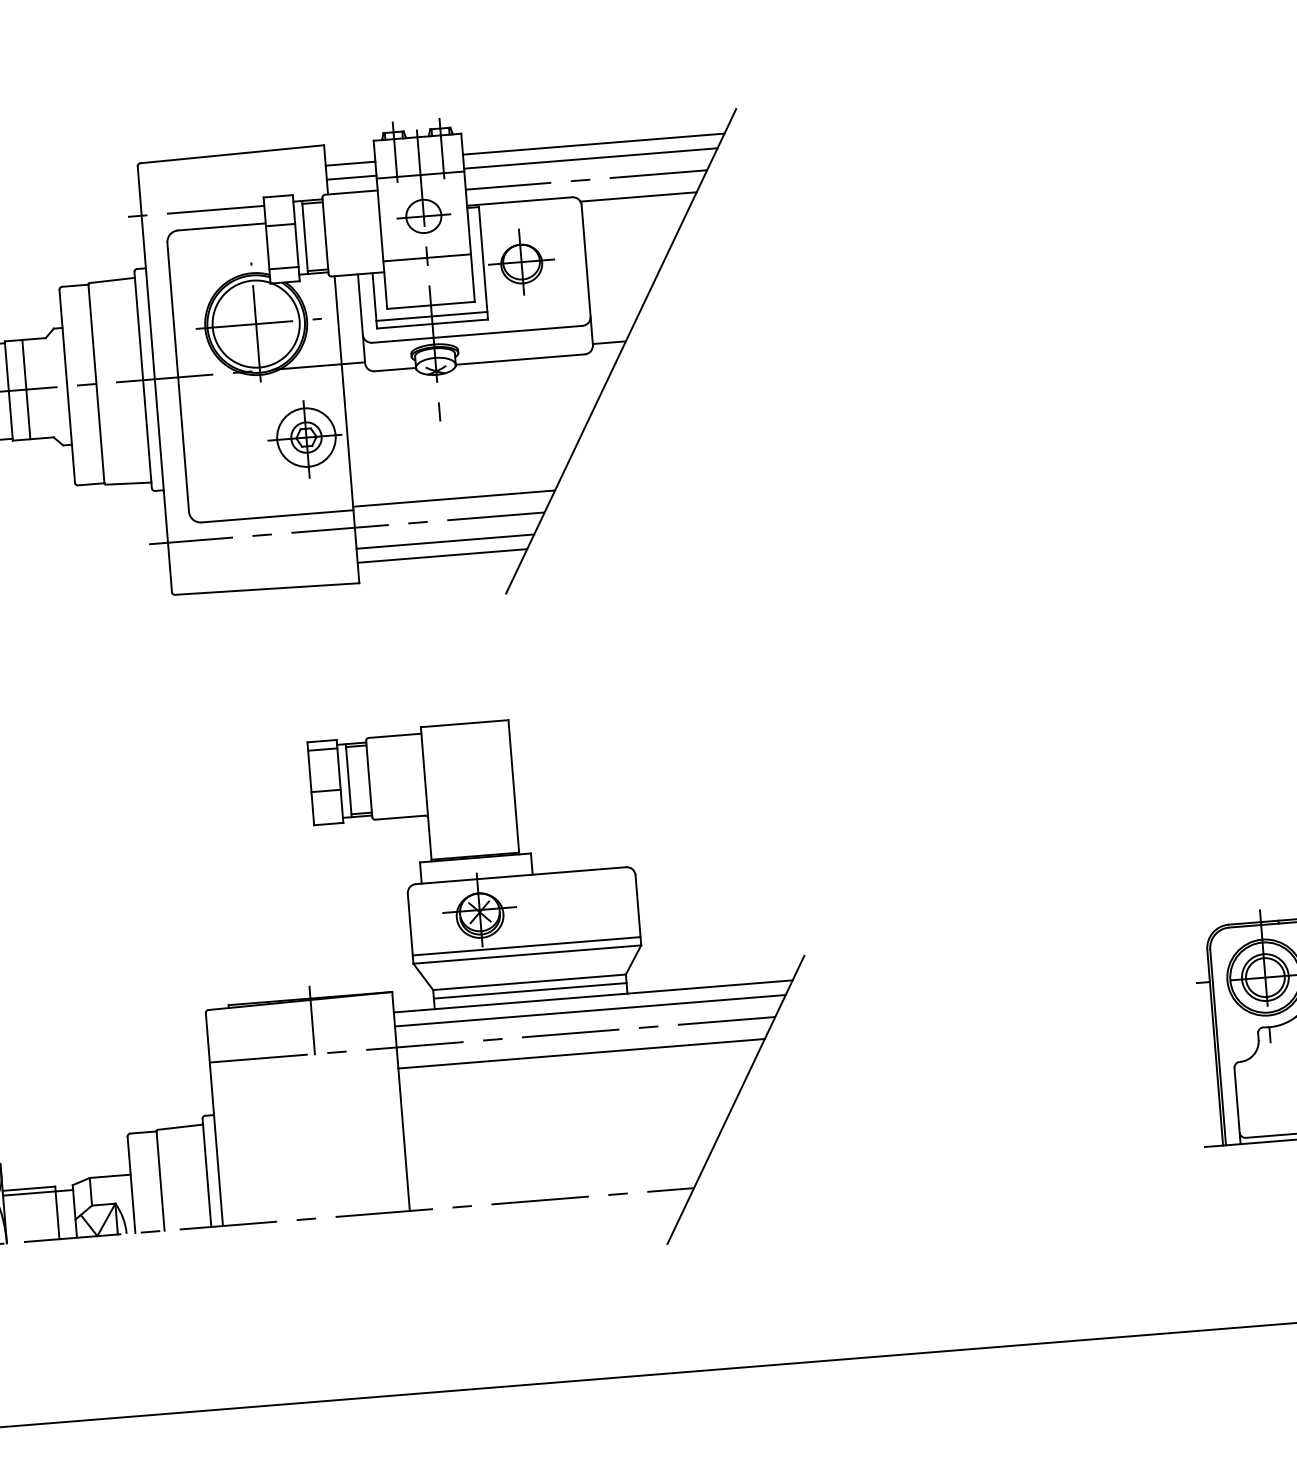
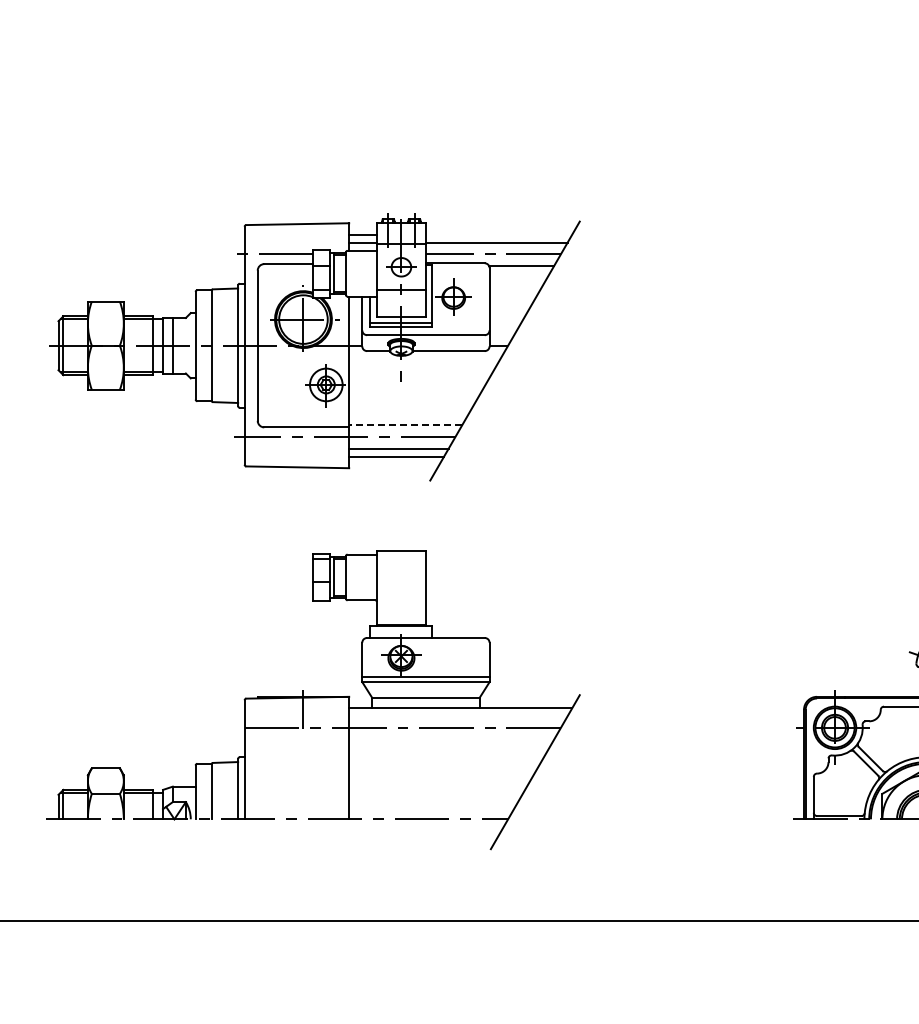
line: (592, 143) -> (498, 234), removed
line: (453, 498) -> (405, 425), solid -> dashed
line: (529, 991) -> (425, 702), removed
line: (590, 1011) -> (458, 716), removed
line: (581, 1053) -> (451, 739), removed

